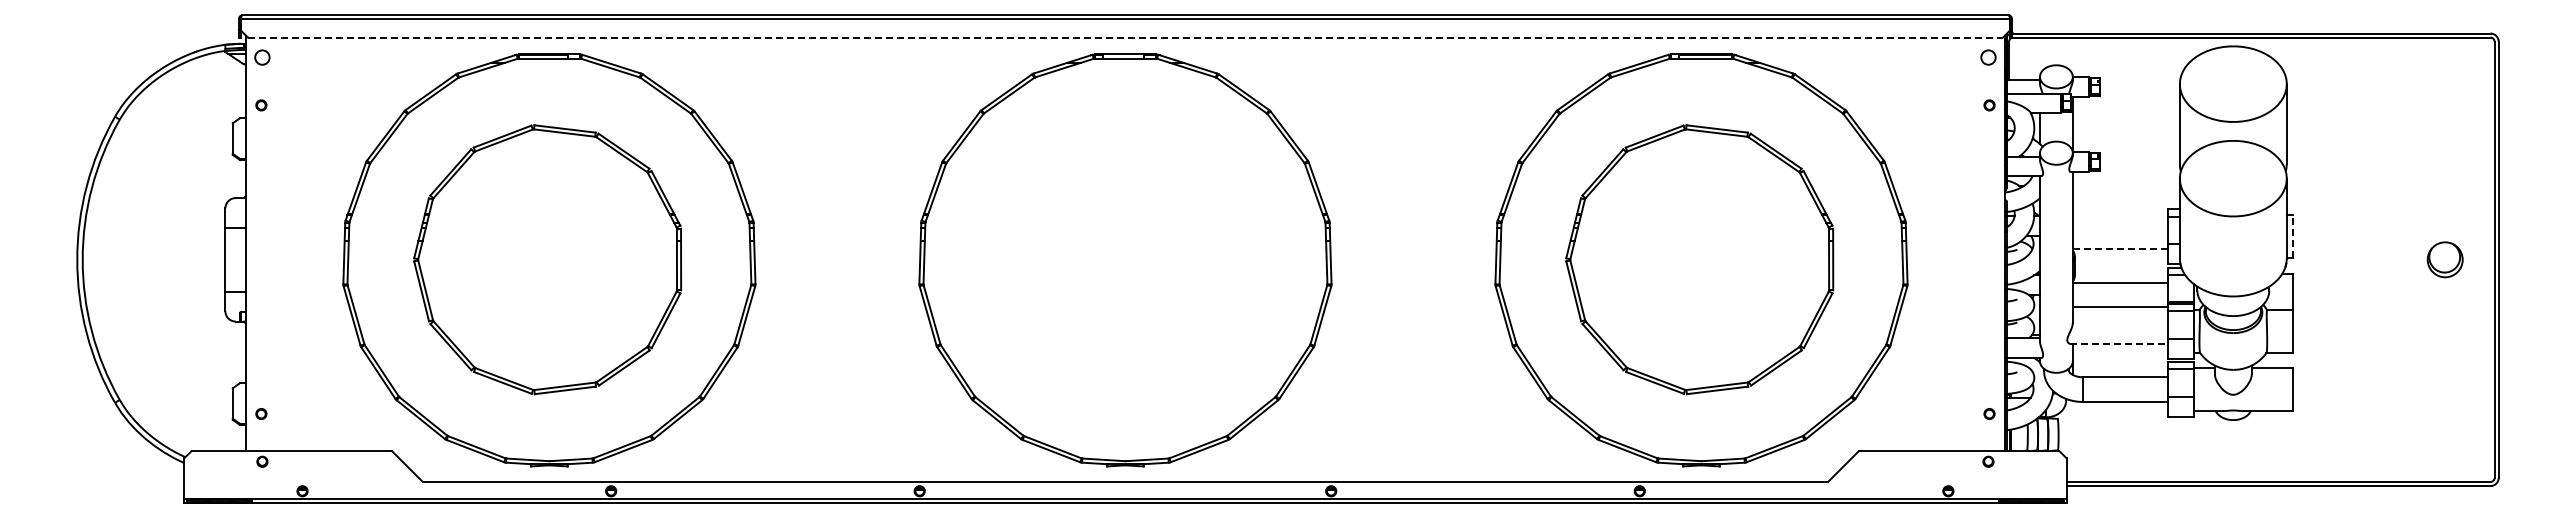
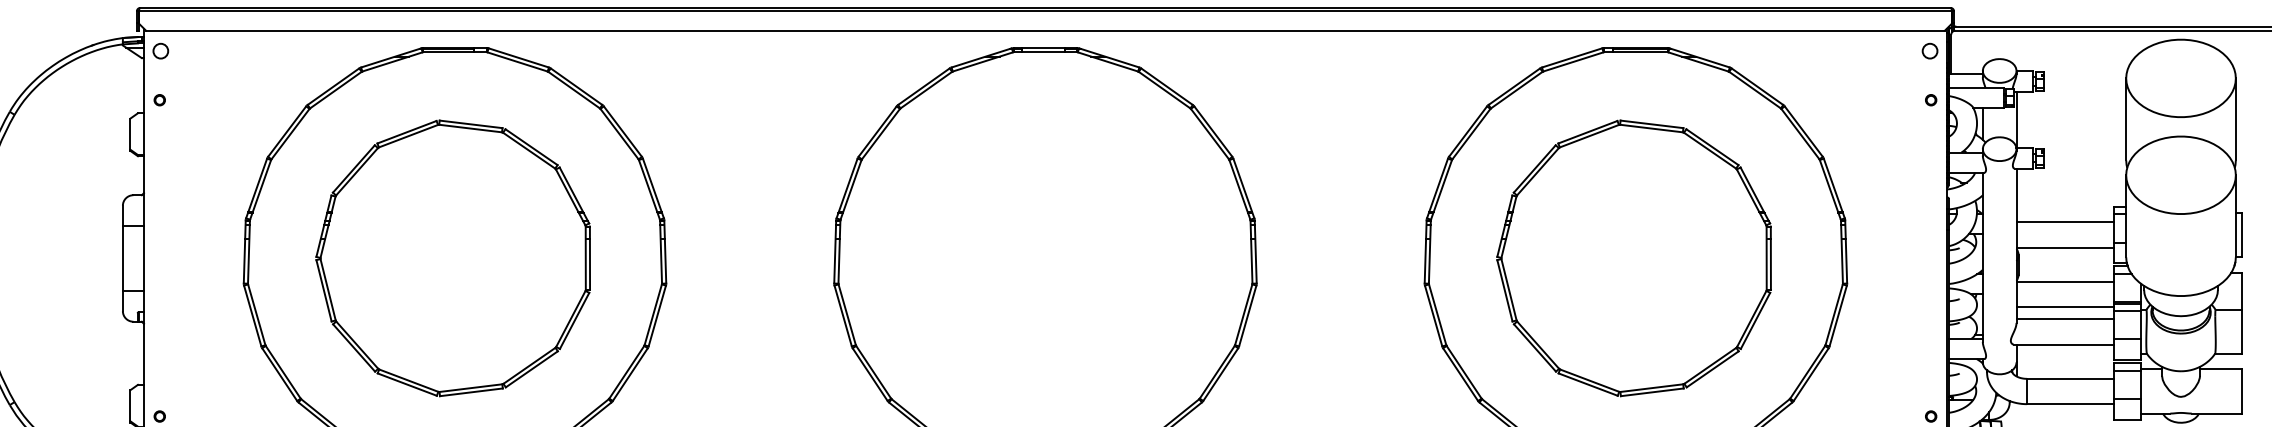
line: (1125, 37) -> (1045, 30), dashed -> solid
line: (2119, 224) -> (2064, 222), added
line: (2292, 236) -> (2241, 234), dashed -> solid
line: (2120, 249) -> (2065, 247), dashed -> solid
line: (2119, 319) -> (2064, 319), added
line: (2118, 343) -> (2063, 344), dashed -> solid

